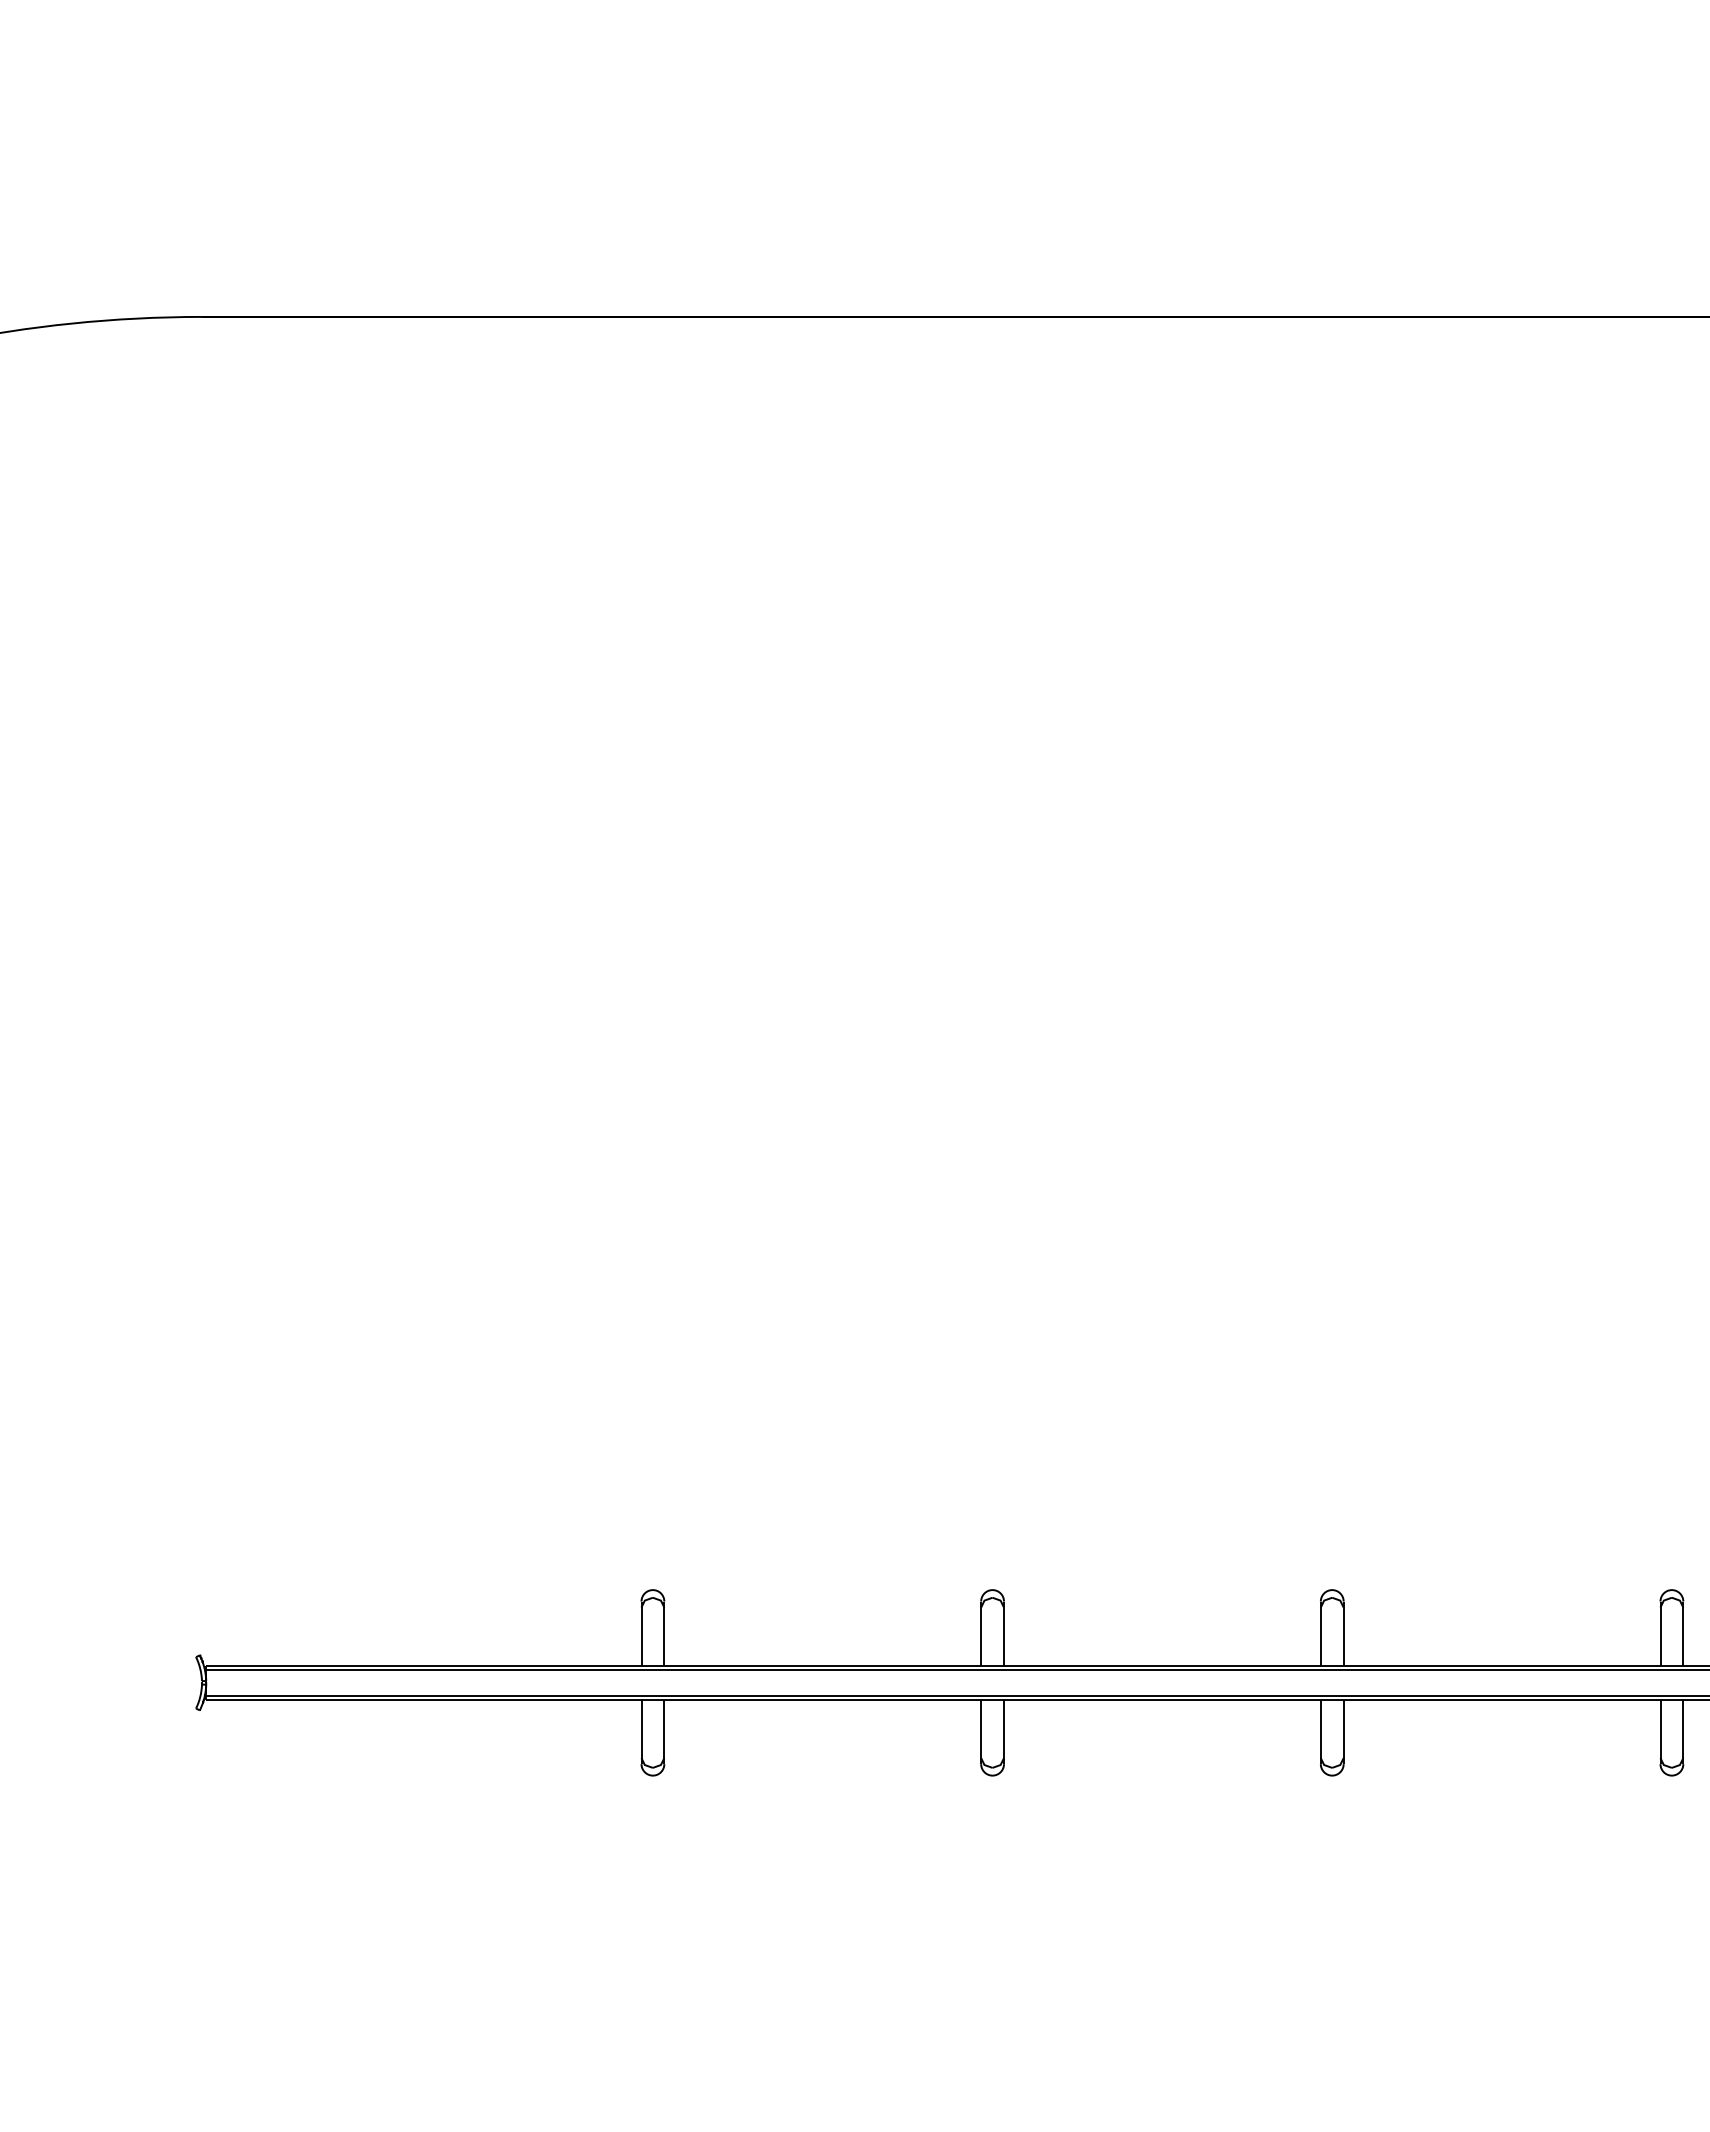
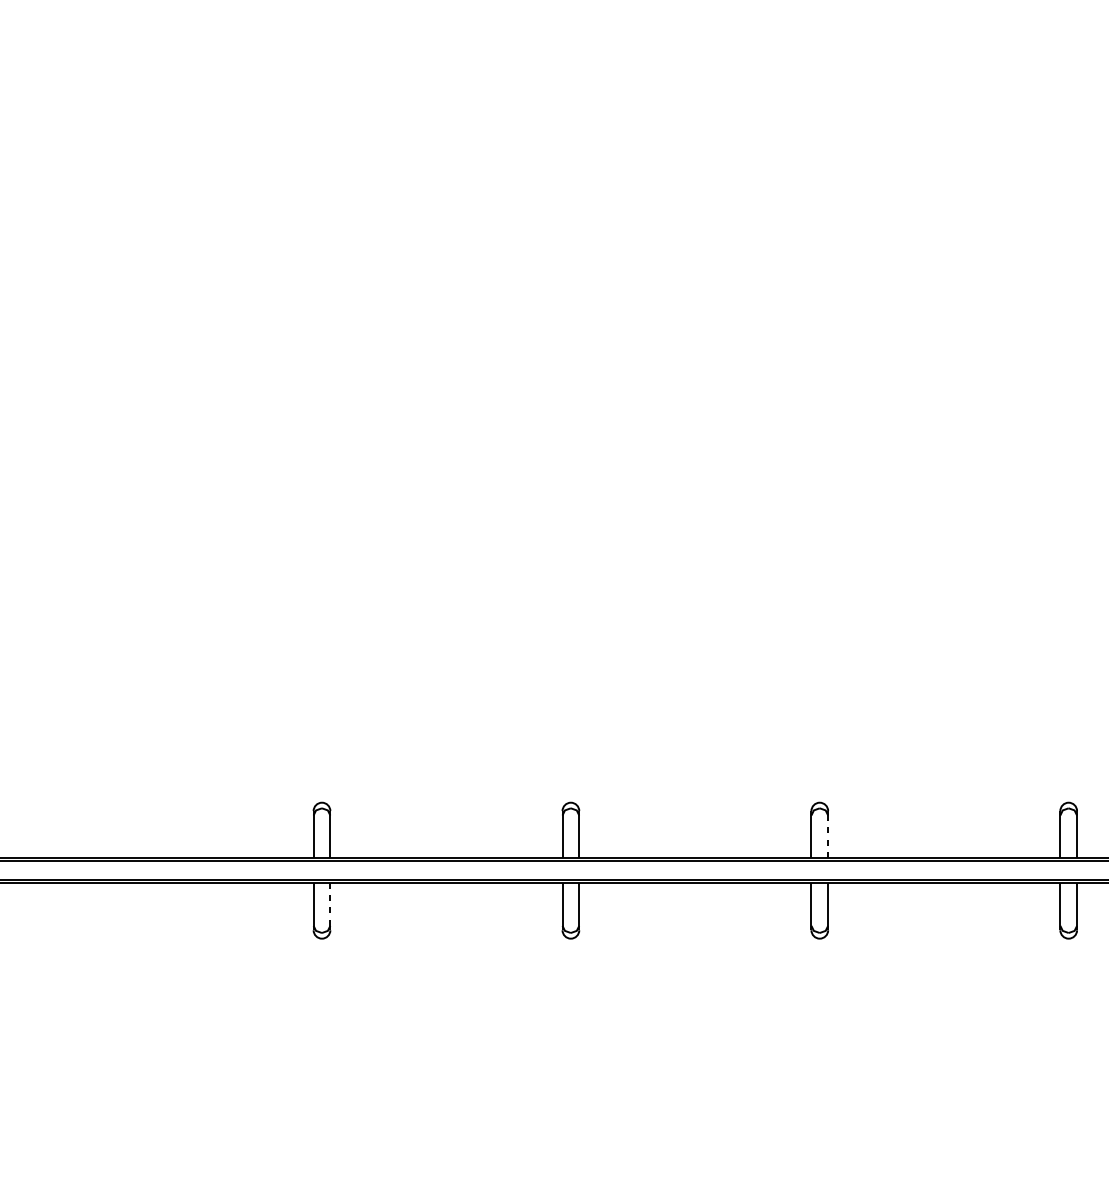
line: (1343, 1636) -> (828, 836), solid -> dashed
line: (664, 1728) -> (330, 904), solid -> dashed

